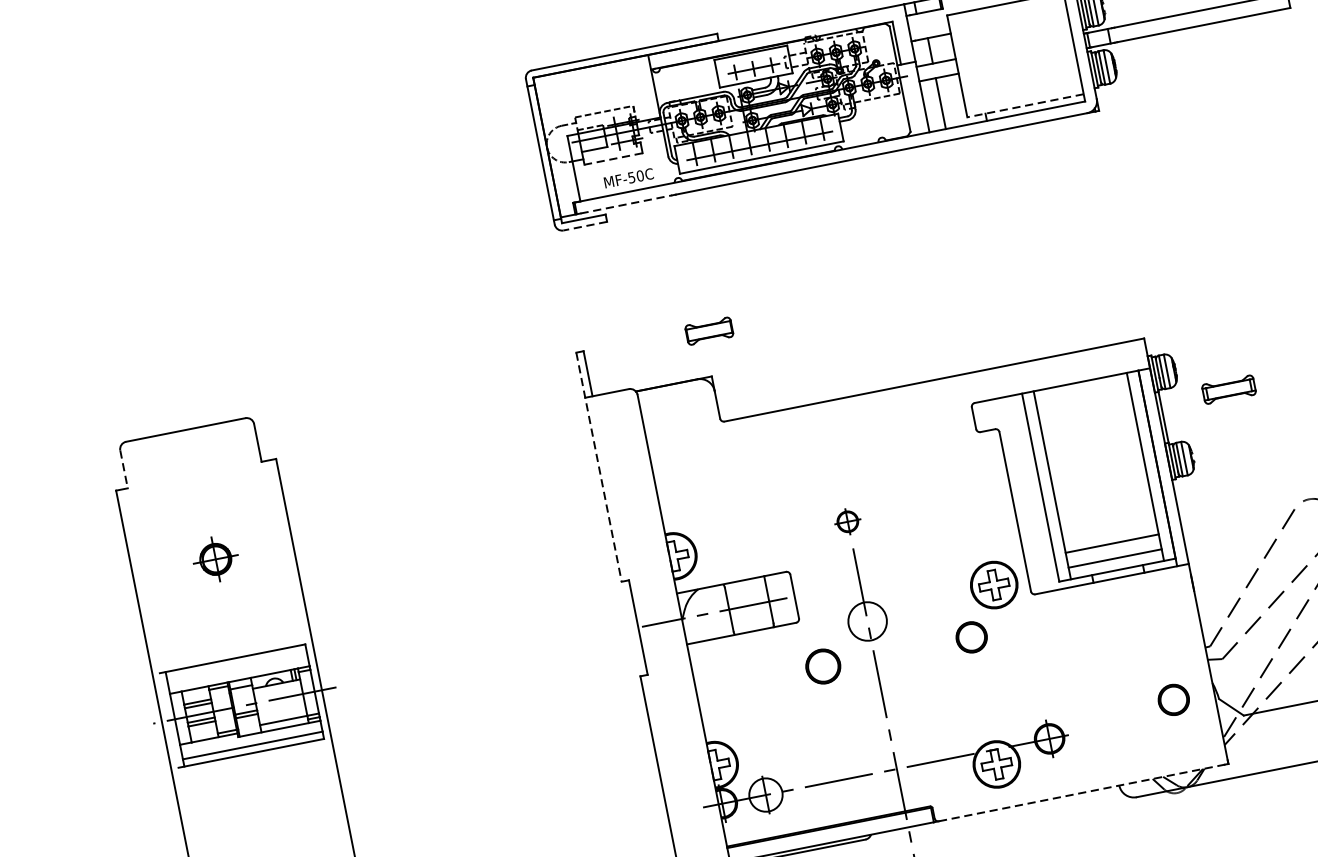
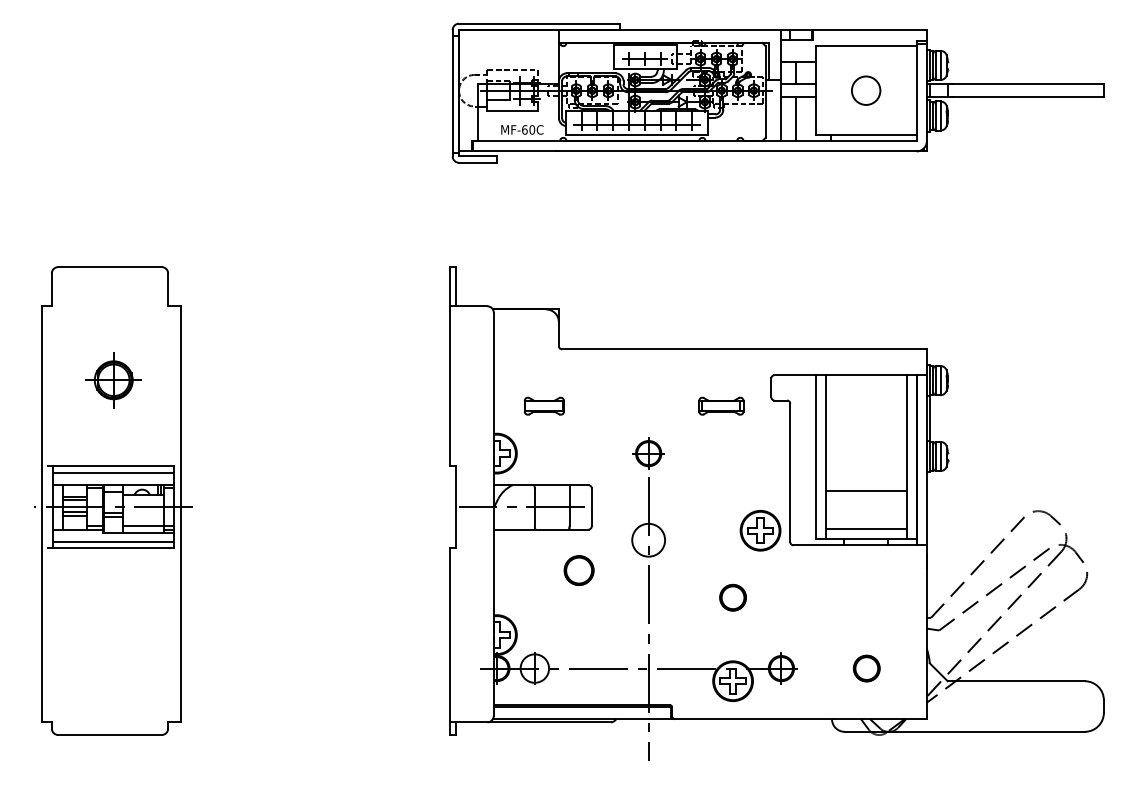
circle: (1015, 54) -> (866, 90), added
line: (1025, 105) -> (866, 134), dashed -> solid
line: (613, 159) -> (512, 111), dashed -> solid
text: (631, 177) -> (524, 129), MF-50C -> MF-60C
line: (625, 204) -> (515, 151), dashed -> solid
line: (584, 225) -> (477, 162), dashed -> solid
part: (708, 330) -> (543, 405), moved
part: (1229, 388) -> (721, 405), moved
line: (598, 466) -> (449, 366), dashed -> solid
line: (123, 470) -> (51, 290), dashed -> solid
part: (847, 521) -> (648, 453), size x1.43
line: (1111, 543) -> (865, 490), moved
part: (215, 559) -> (113, 380), size x1.43
part: (970, 637) -> (732, 597), moved
line: (236, 665) -> (113, 472), added
part: (822, 666) -> (578, 570), moved
part: (1173, 699) -> (866, 668), moved
line: (1084, 792) -> (801, 719), dashed -> solid

